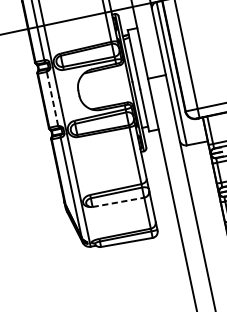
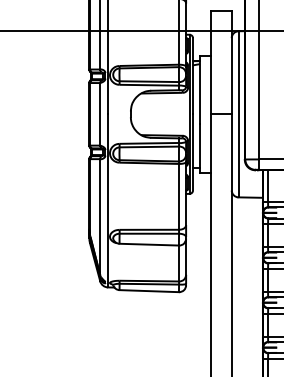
line: (52, 98) -> (100, 113), dashed -> solid
line: (118, 202) -> (149, 244), dashed -> solid

